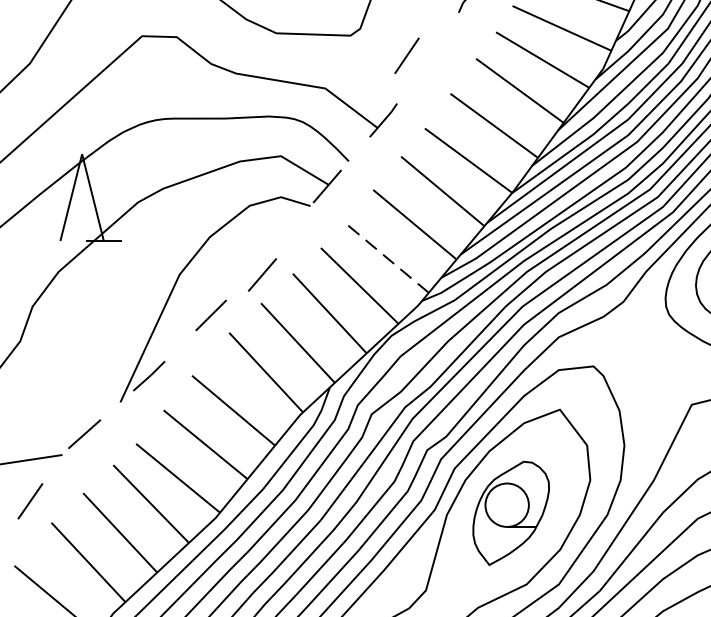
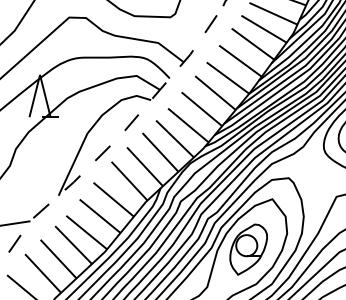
line: (405, 56) -> (210, 24), moved
line: (387, 258) -> (188, 125), dashed -> solid
line: (261, 274) -> (131, 122), moved

